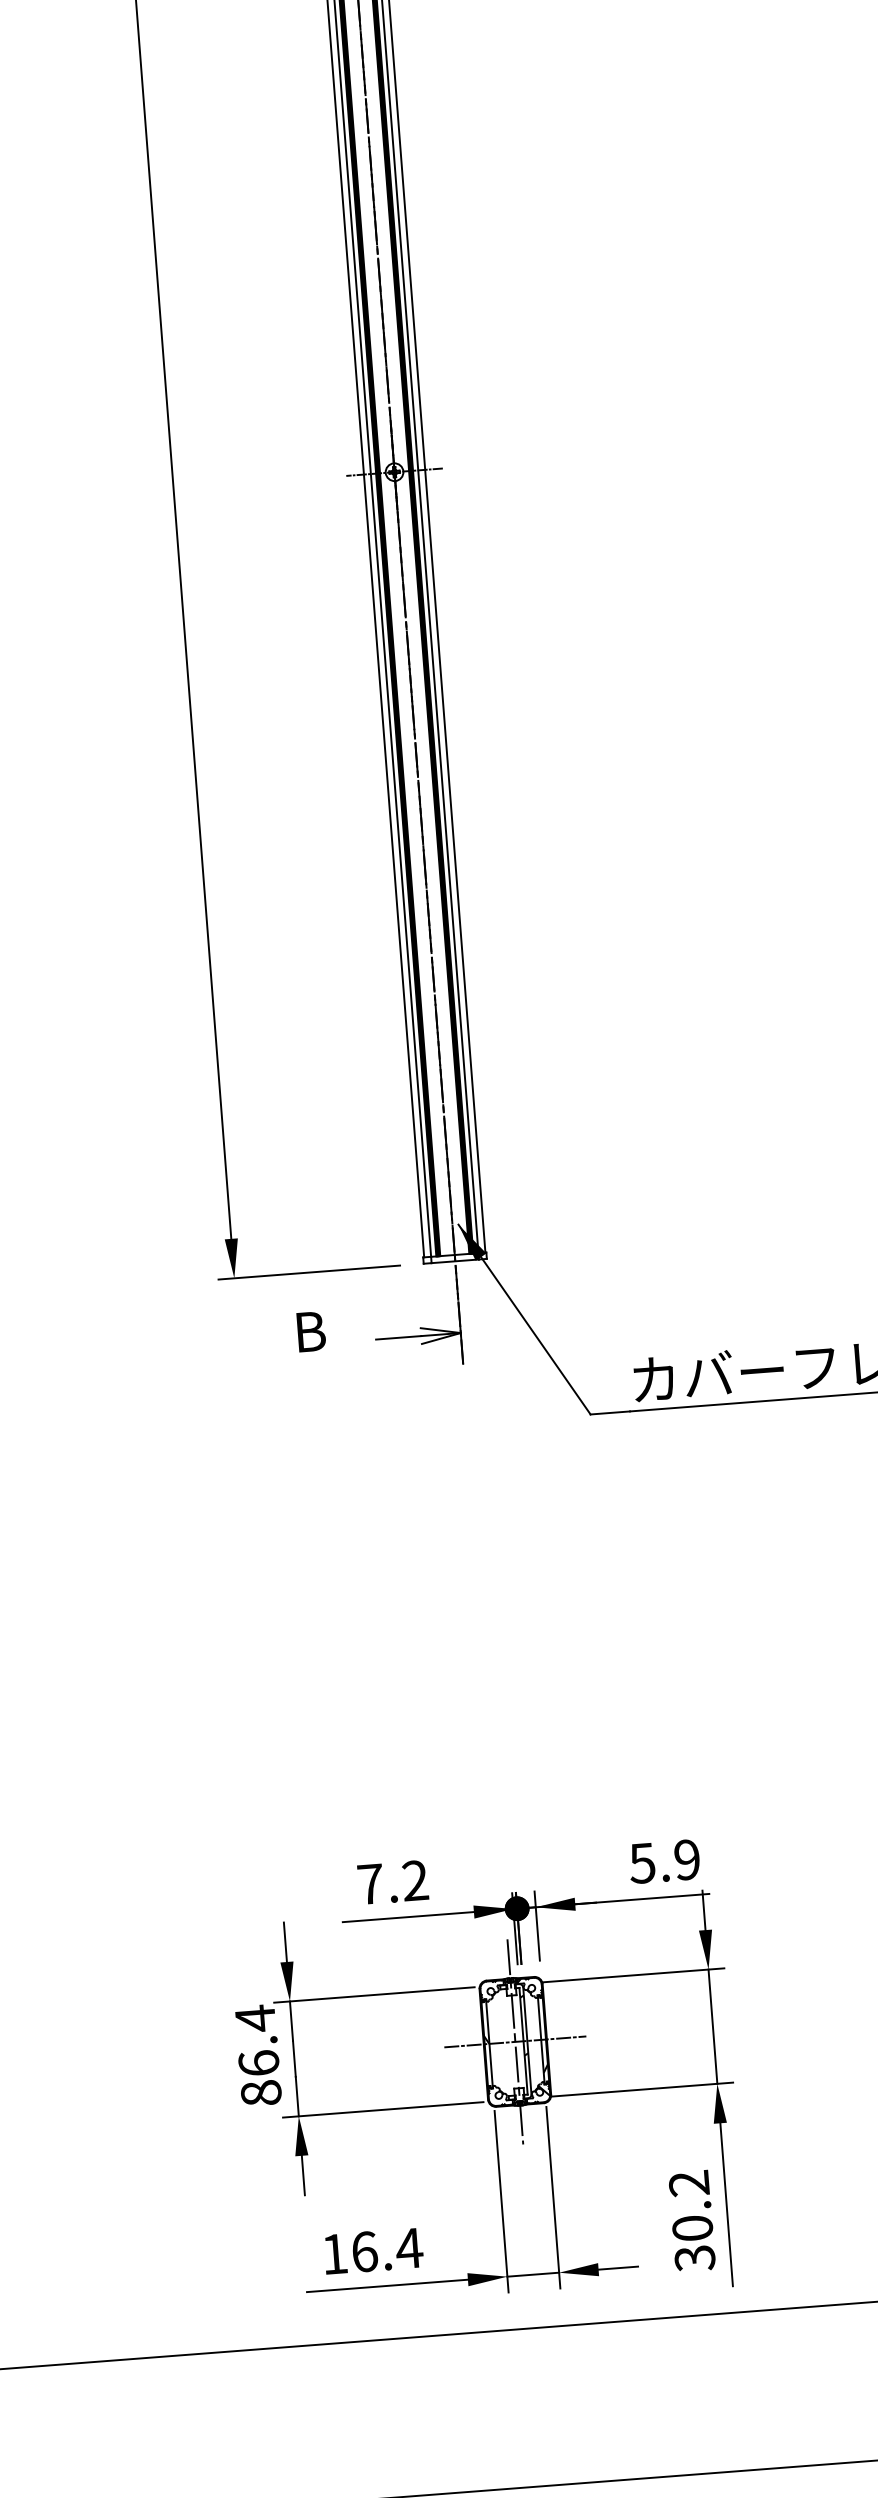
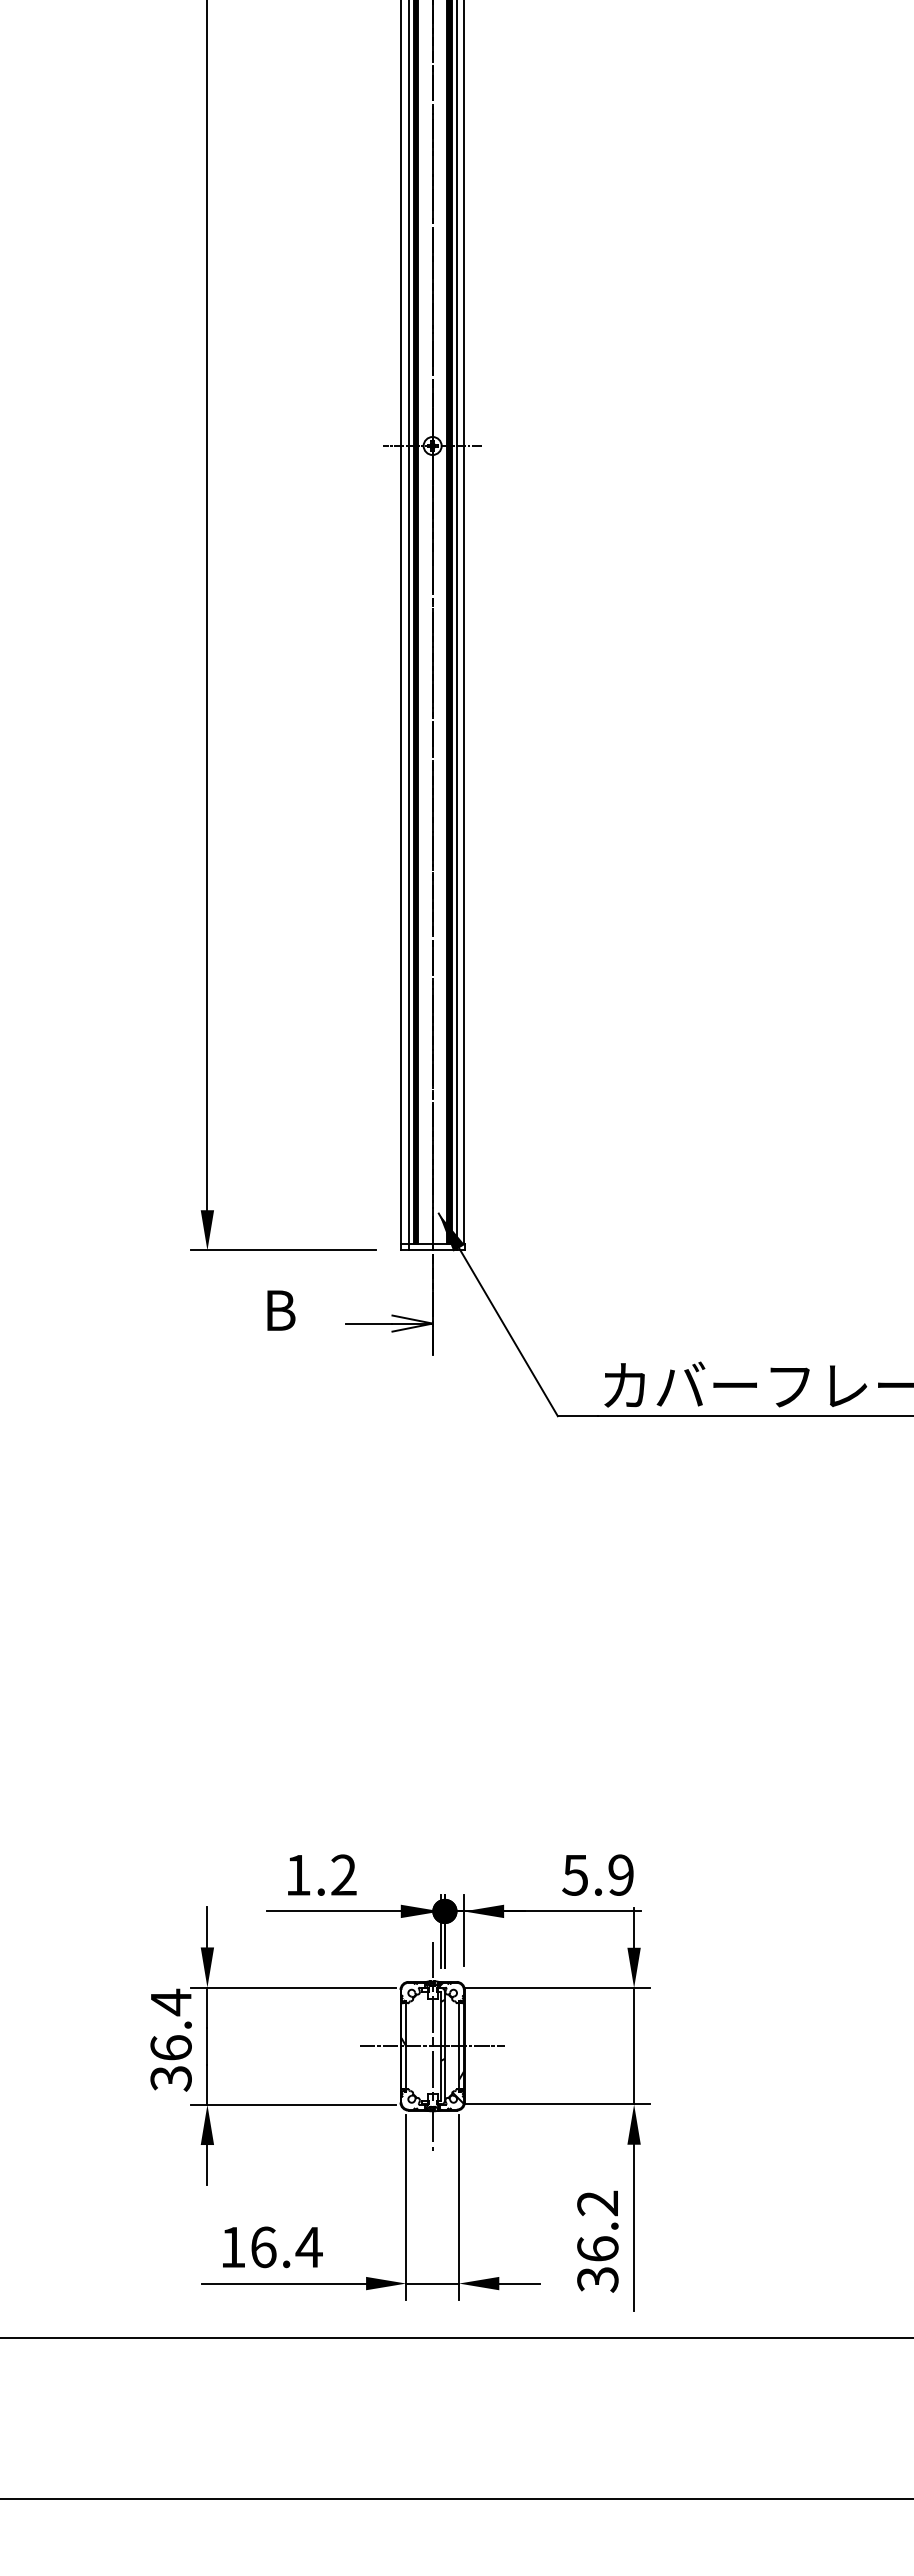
text: (370, 1884) -> (298, 1875), 7.2 -> 1.2
text: (260, 2093) -> (170, 2078), 86.4 -> 36.4
text: (692, 2227) -> (597, 2248), 30.2 -> 36.2

